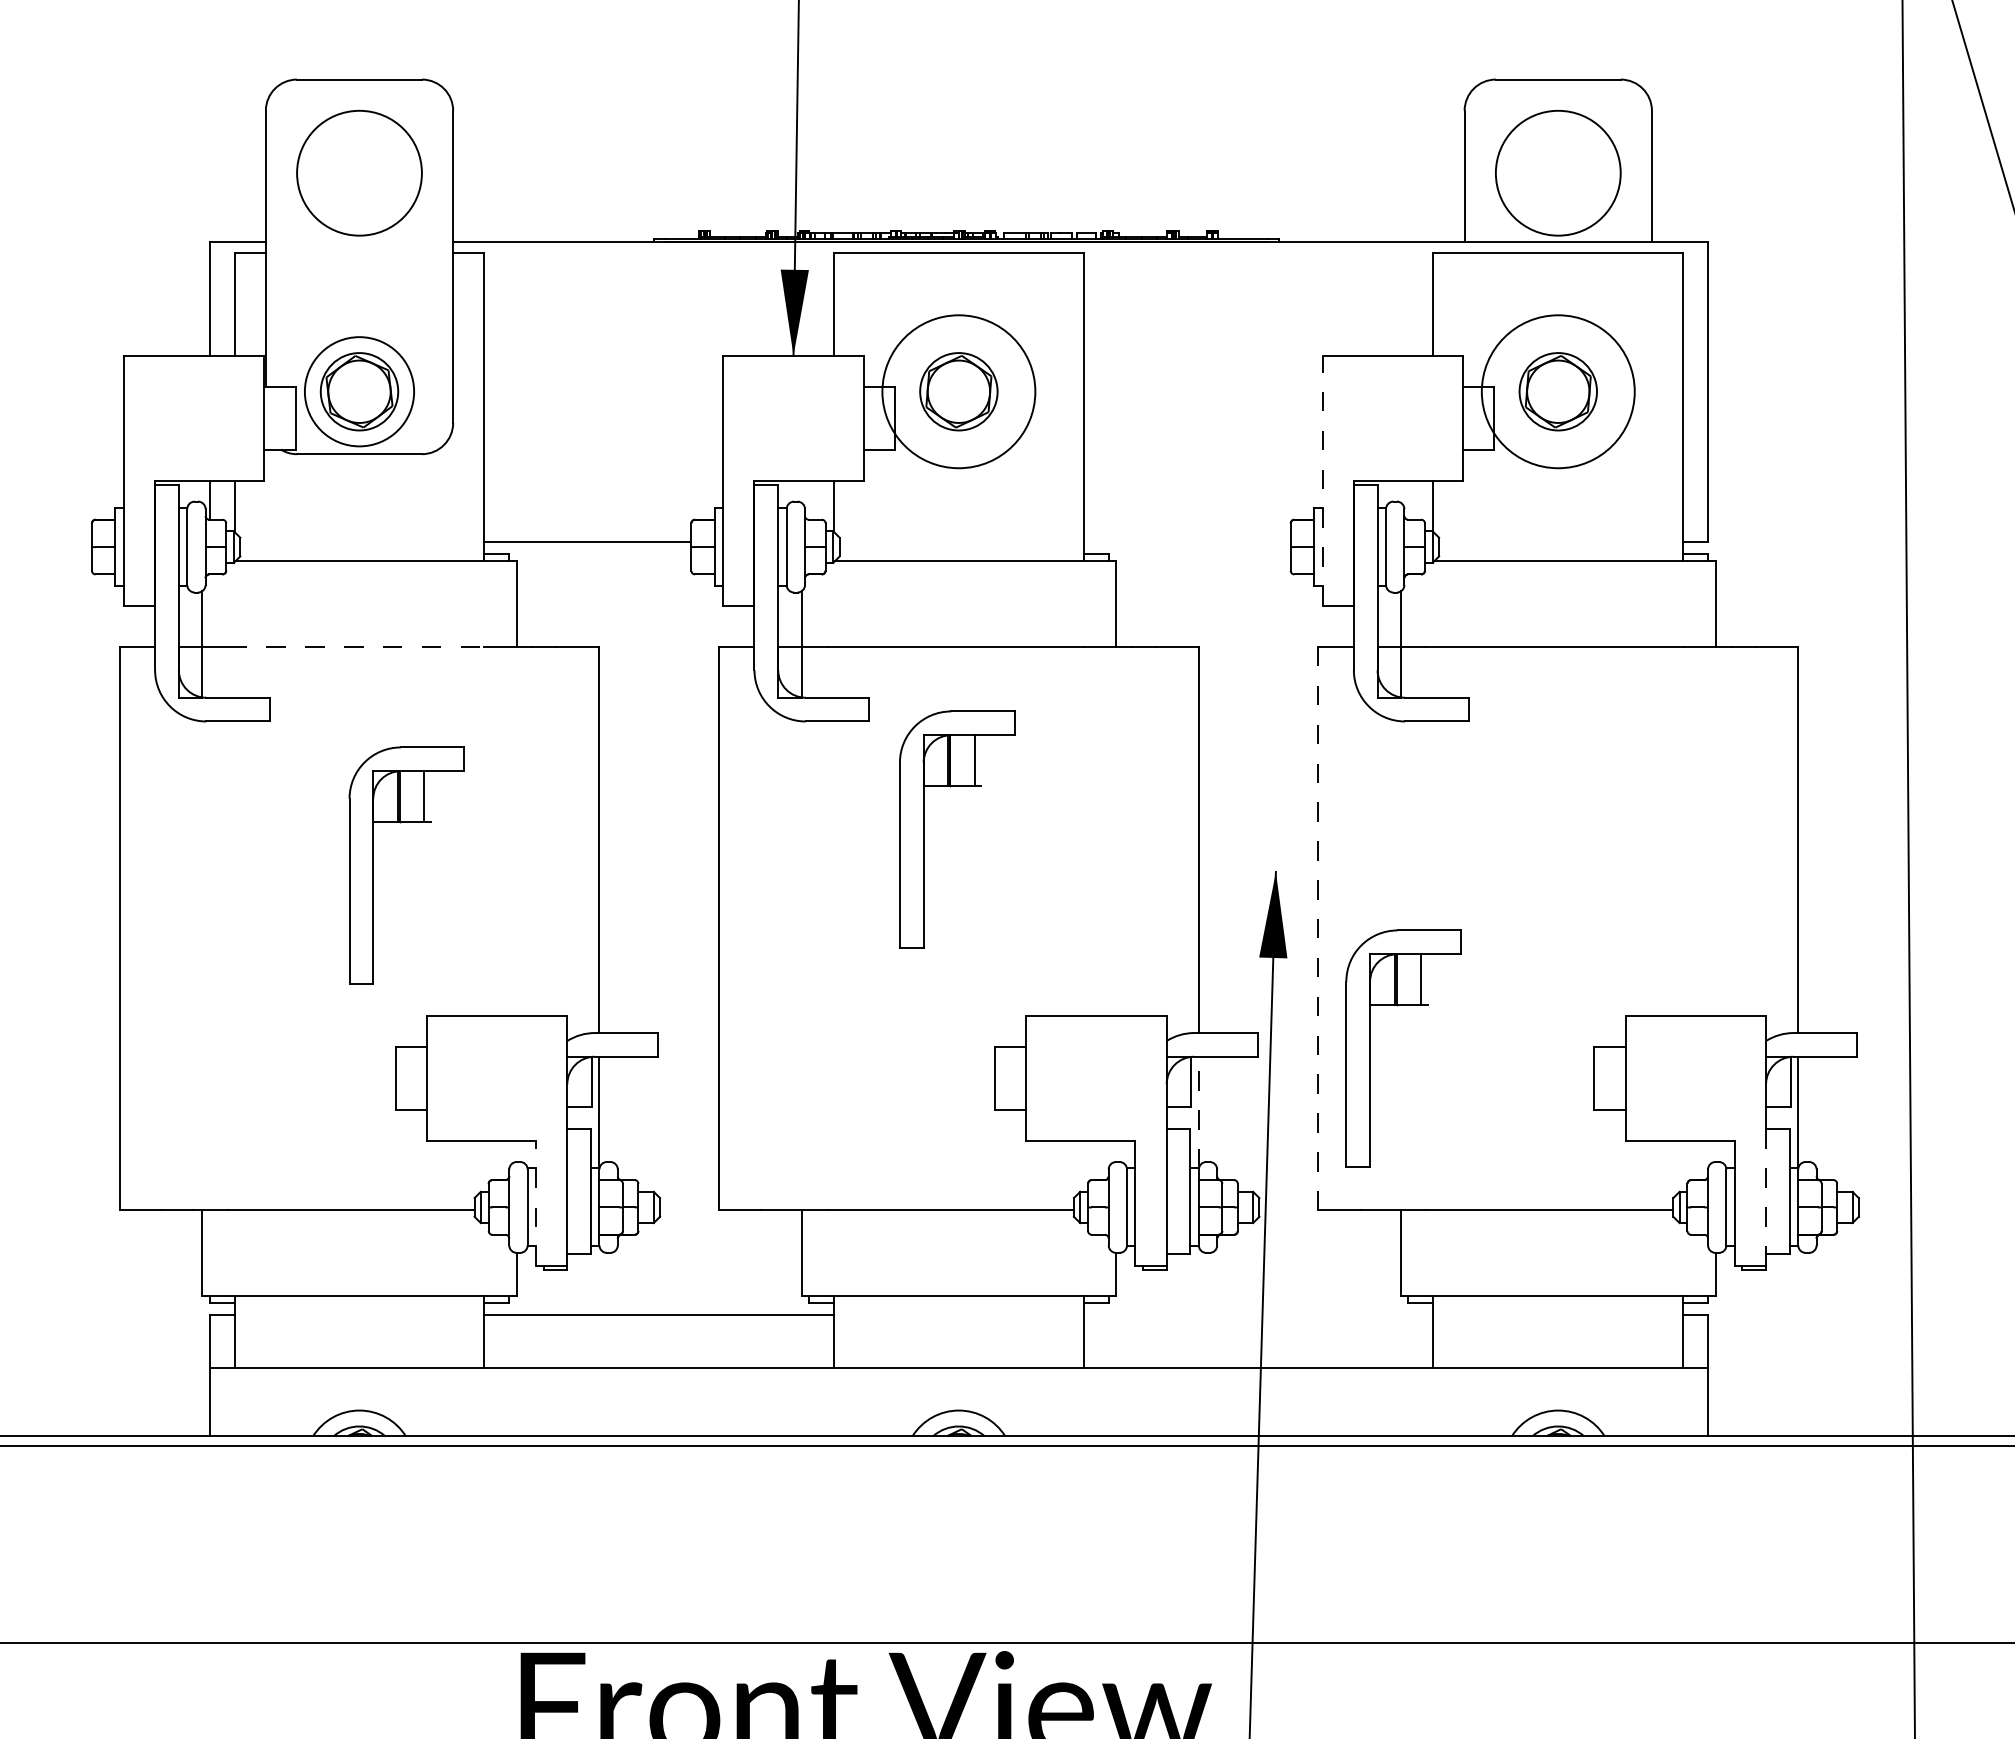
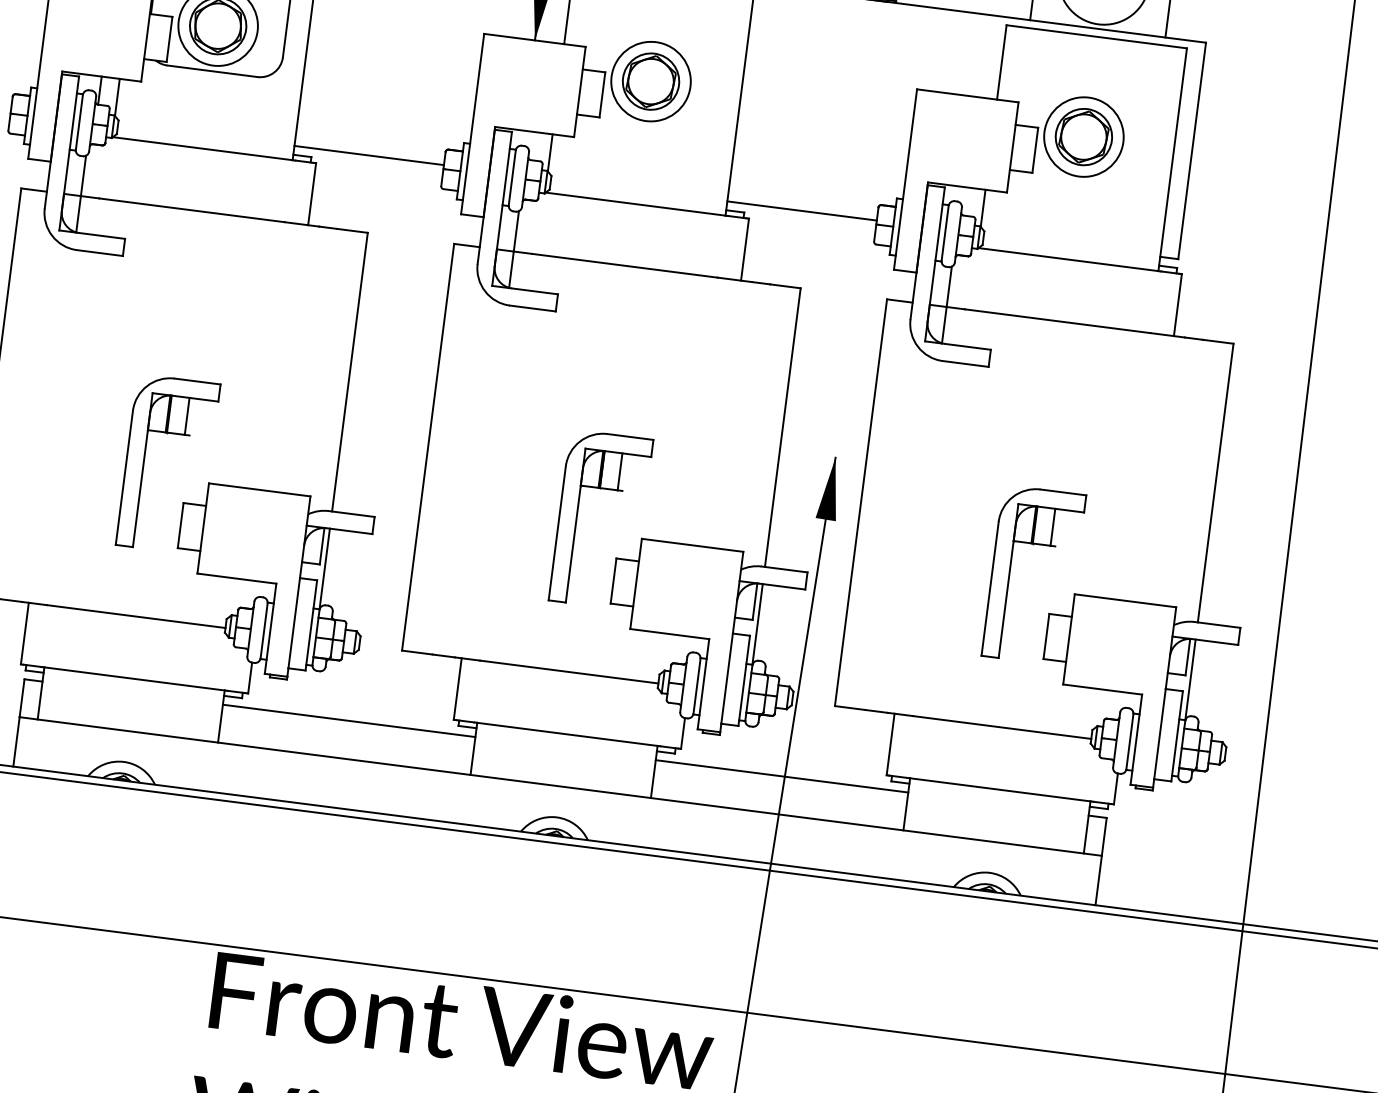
circle: (958, 391) -> (650, 81), size x0.71
circle: (1557, 391) -> (1083, 136), size x0.71
line: (1322, 480) -> (905, 179), dashed -> solid
line: (1186, 541) -> (801, 210), added
line: (356, 647) -> (192, 210), dashed -> solid
part: (924, 829) -> (577, 516), moved
part: (373, 865) -> (144, 461), moved
line: (1318, 928) -> (861, 502), dashed -> solid
part: (1370, 1048) -> (1009, 572), moved
line: (1198, 1112) -> (757, 624), dashed -> solid
line: (1766, 1192) -> (1160, 734), dashed -> solid
line: (536, 1203) -> (270, 628), dashed -> solid
line: (1258, 1315) -> (781, 776), added

